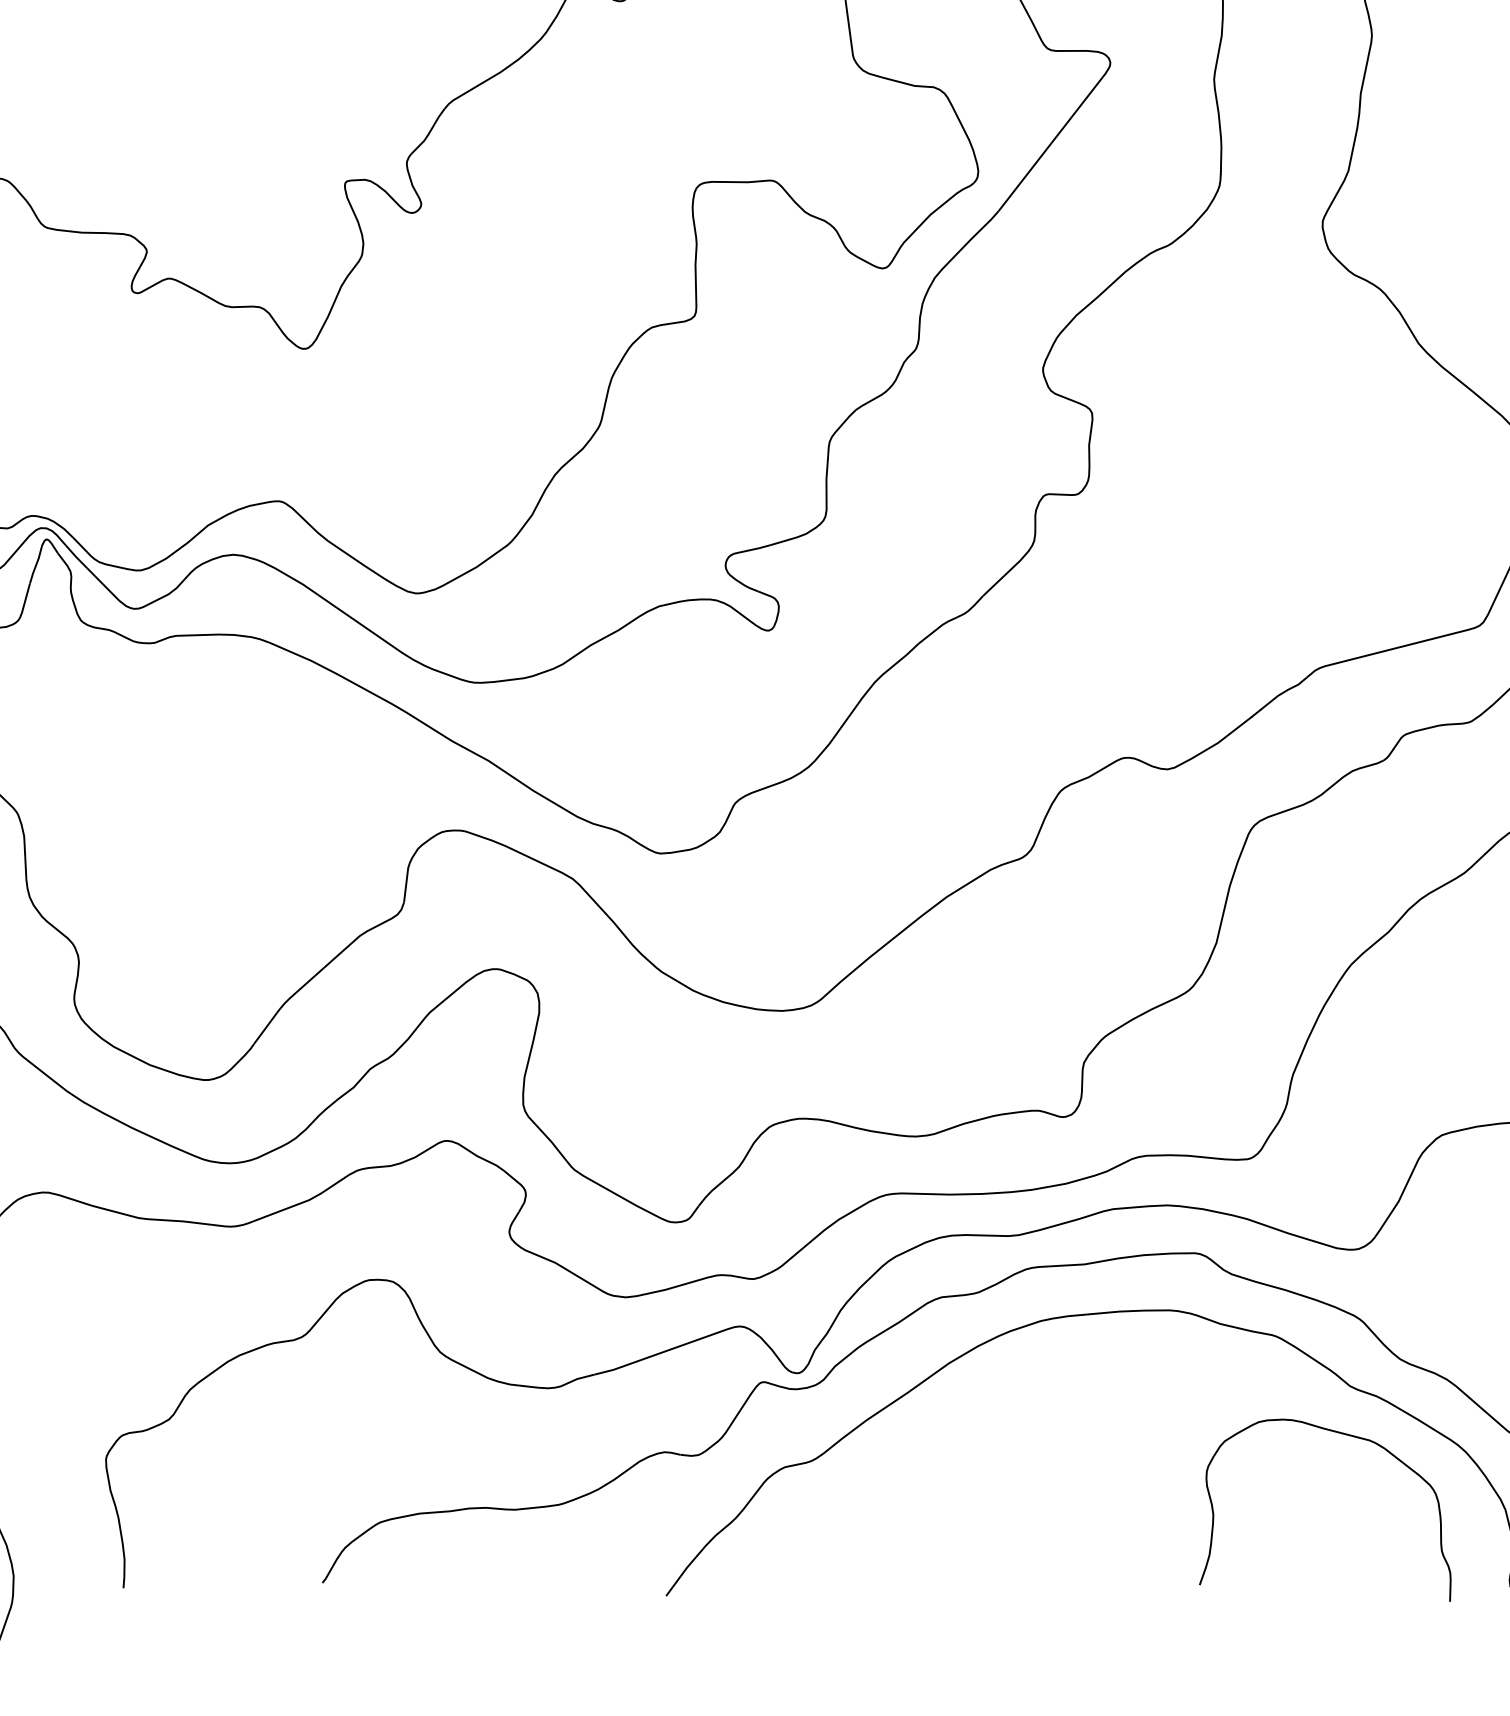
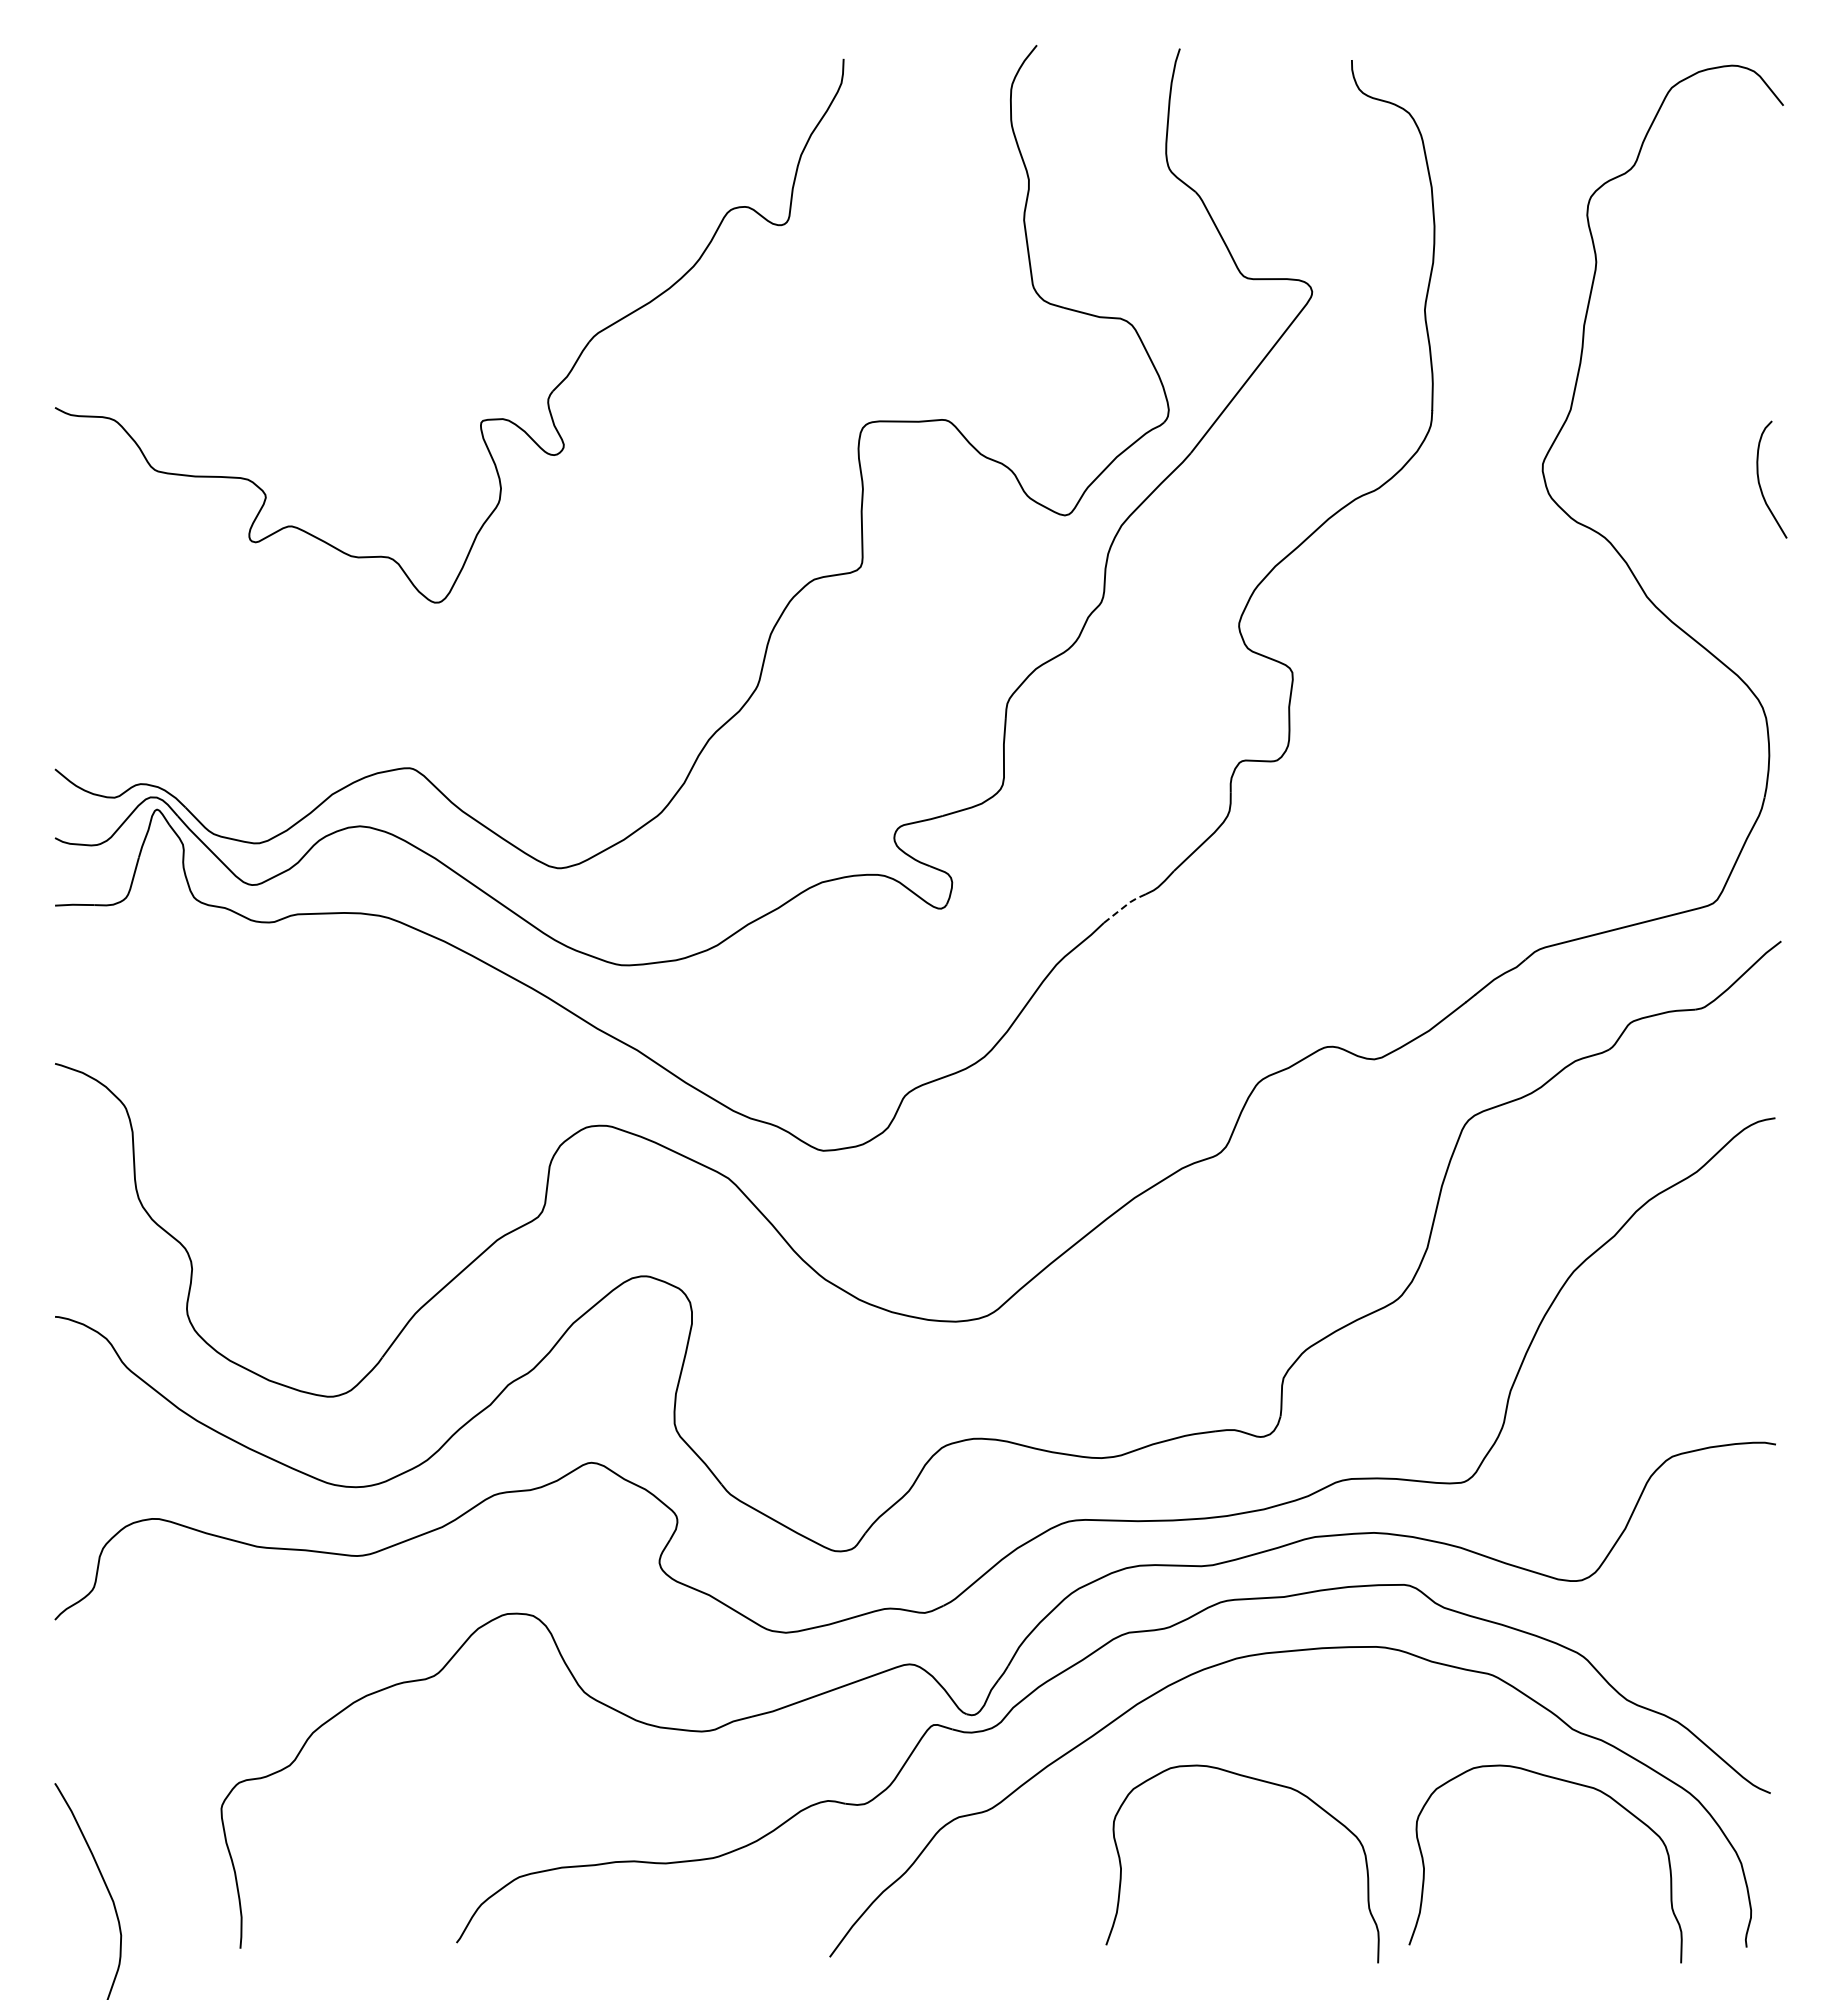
line: (937, 628) -> (1124, 906), solid -> dashed
curve: (1069, 1436) -> (1267, 1783), added

